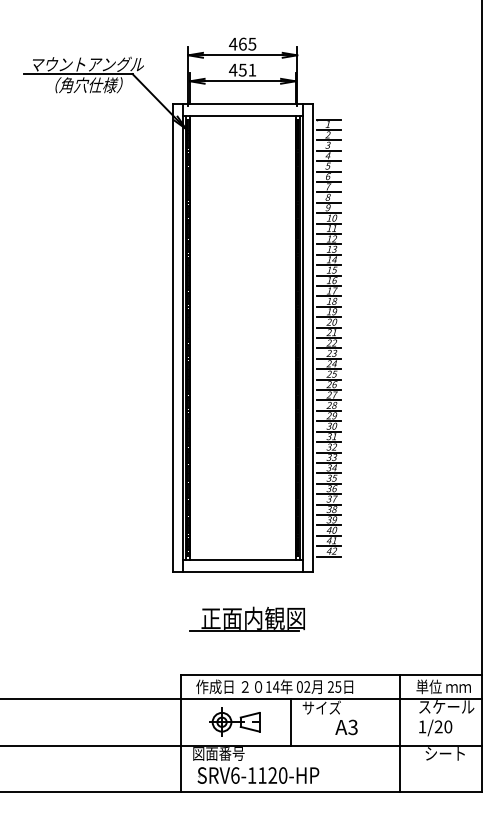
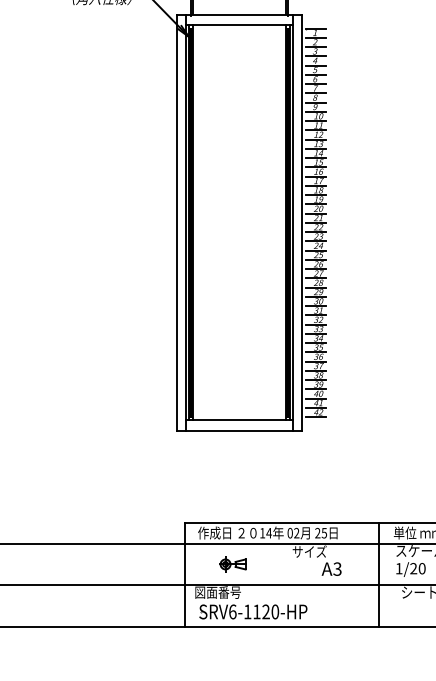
part: (246, 618) -> (242, 472), removed
part: (234, 721) -> (232, 563), size x0.6
line: (290, 721) -> (281, 563), removed

